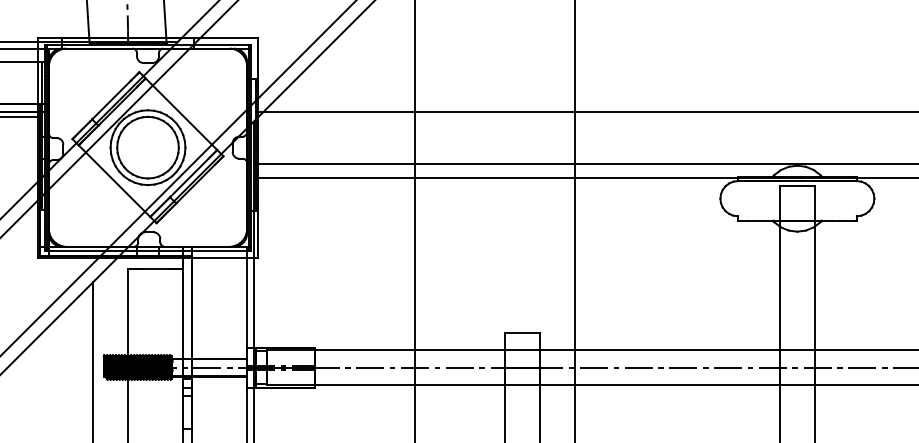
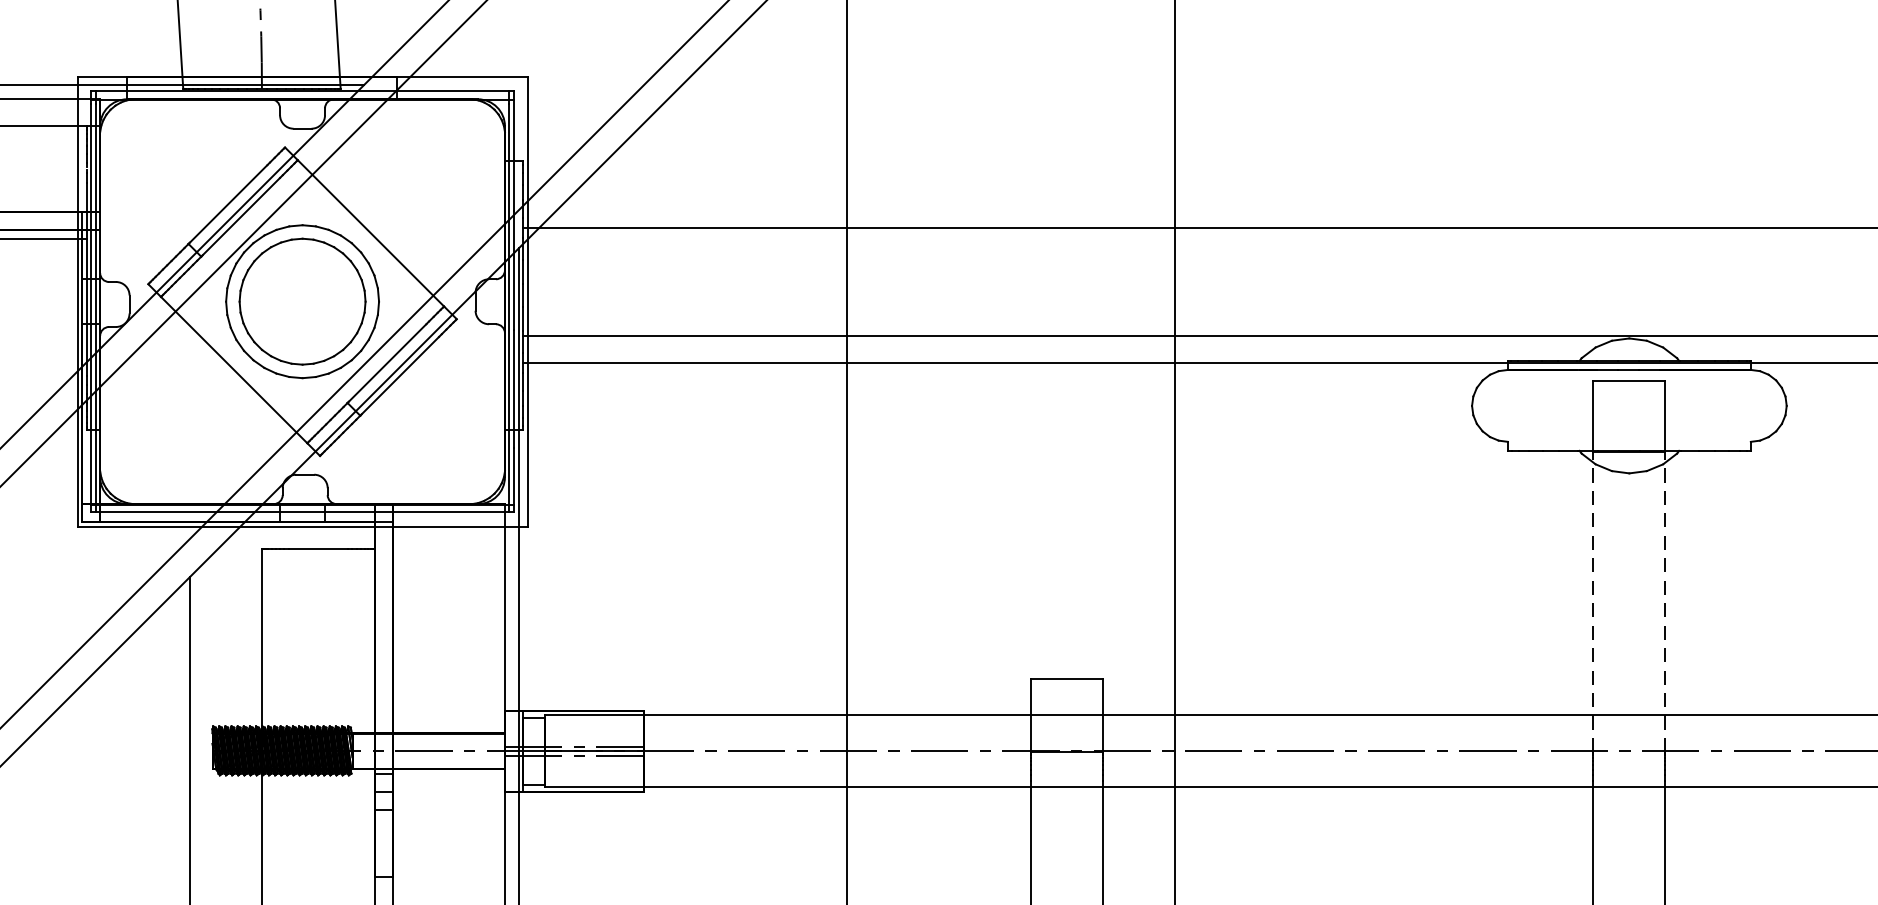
line: (779, 294) -> (1592, 601), solid -> dashed
line: (815, 294) -> (1666, 601), solid -> dashed

